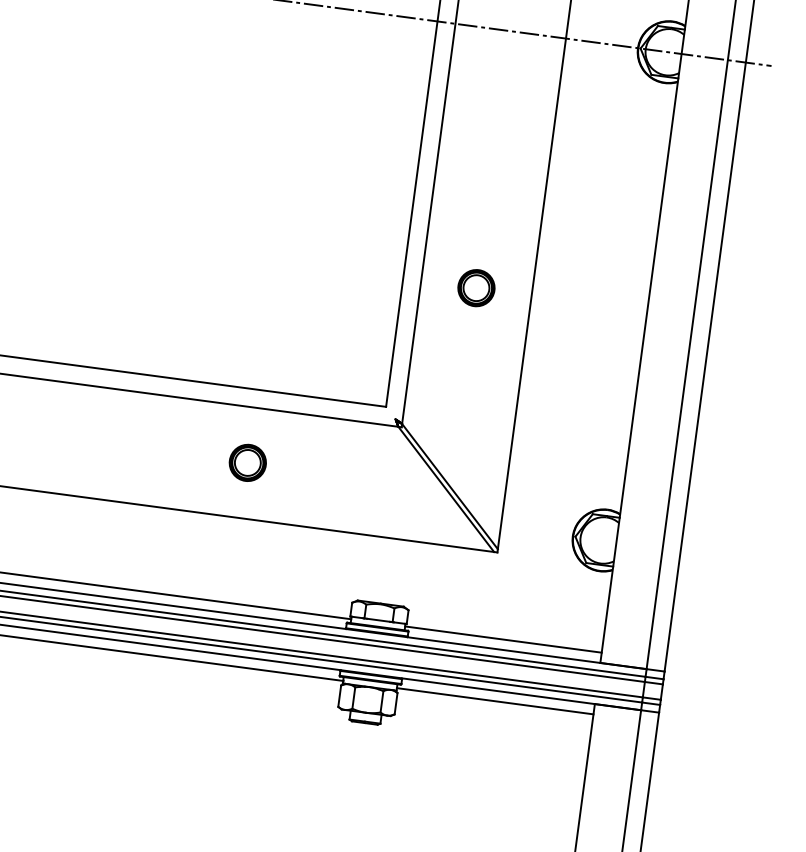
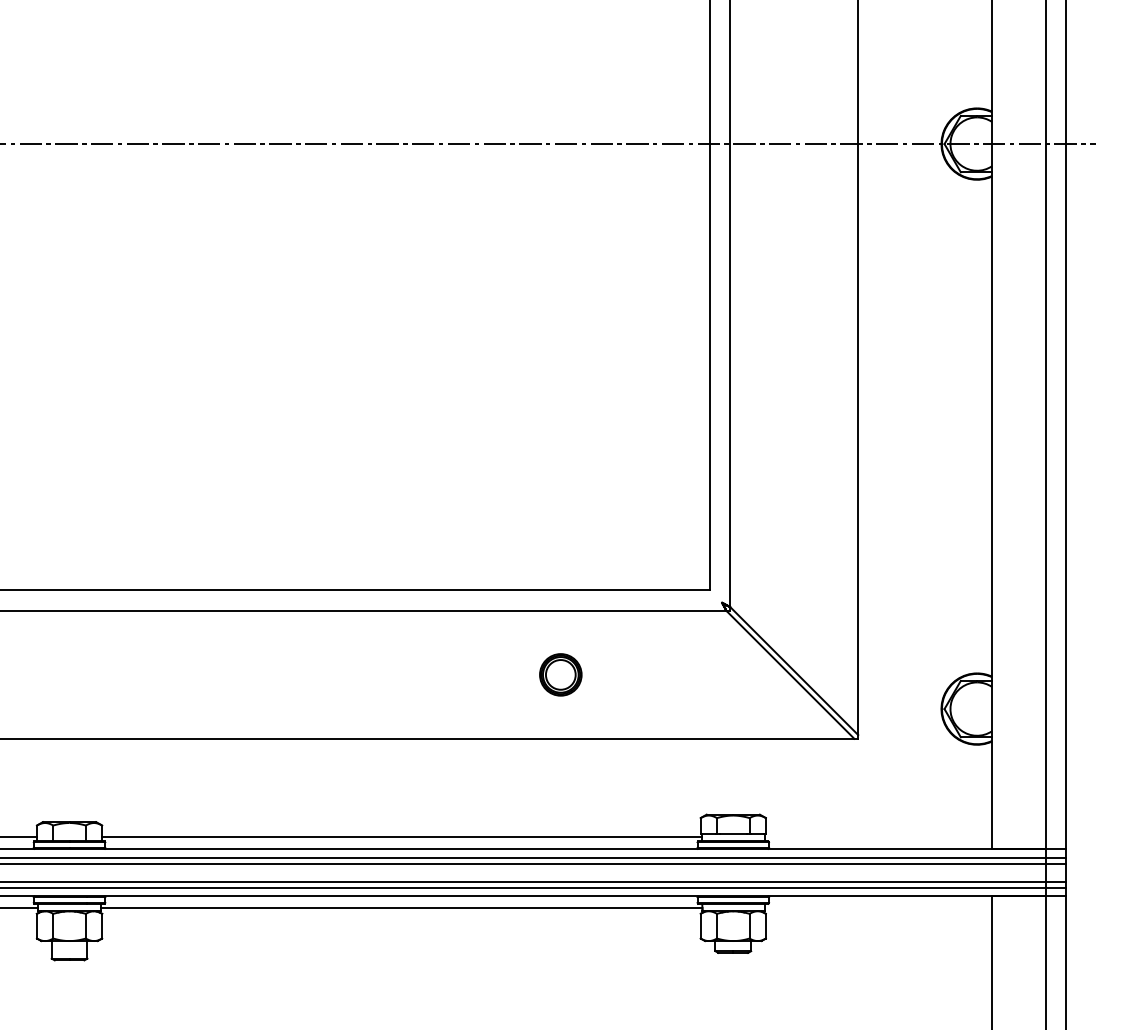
part: (475, 288) -> (793, 441), removed
line: (503, 639) -> (878, 836), removed
line: (495, 701) -> (878, 908), removed

